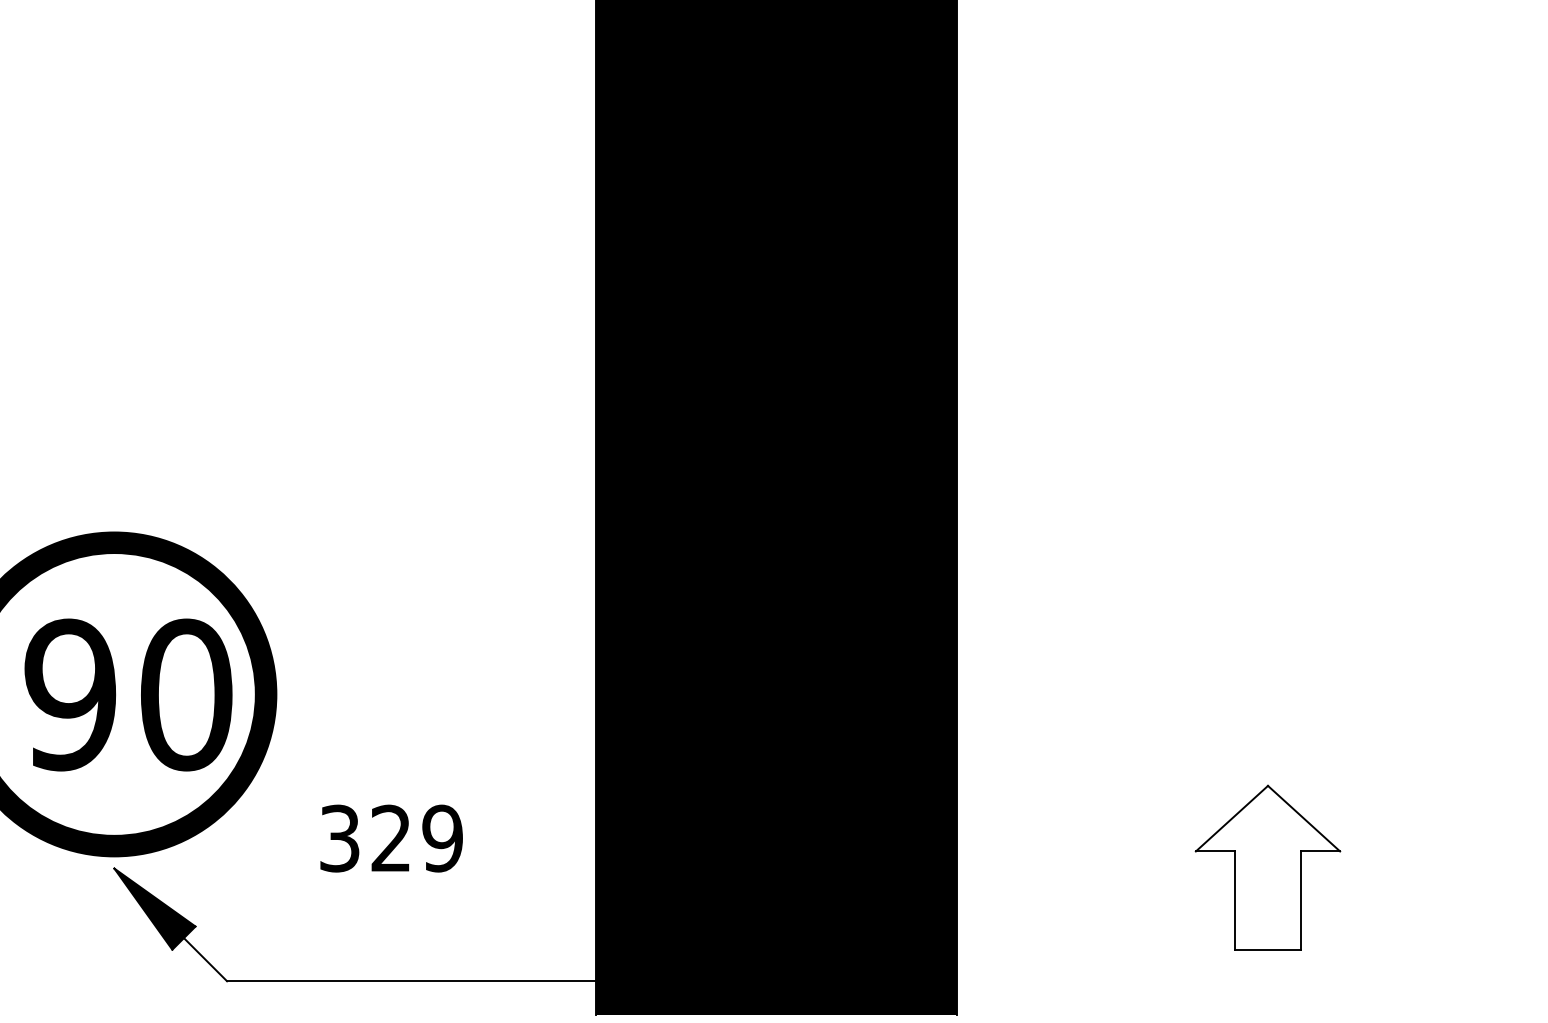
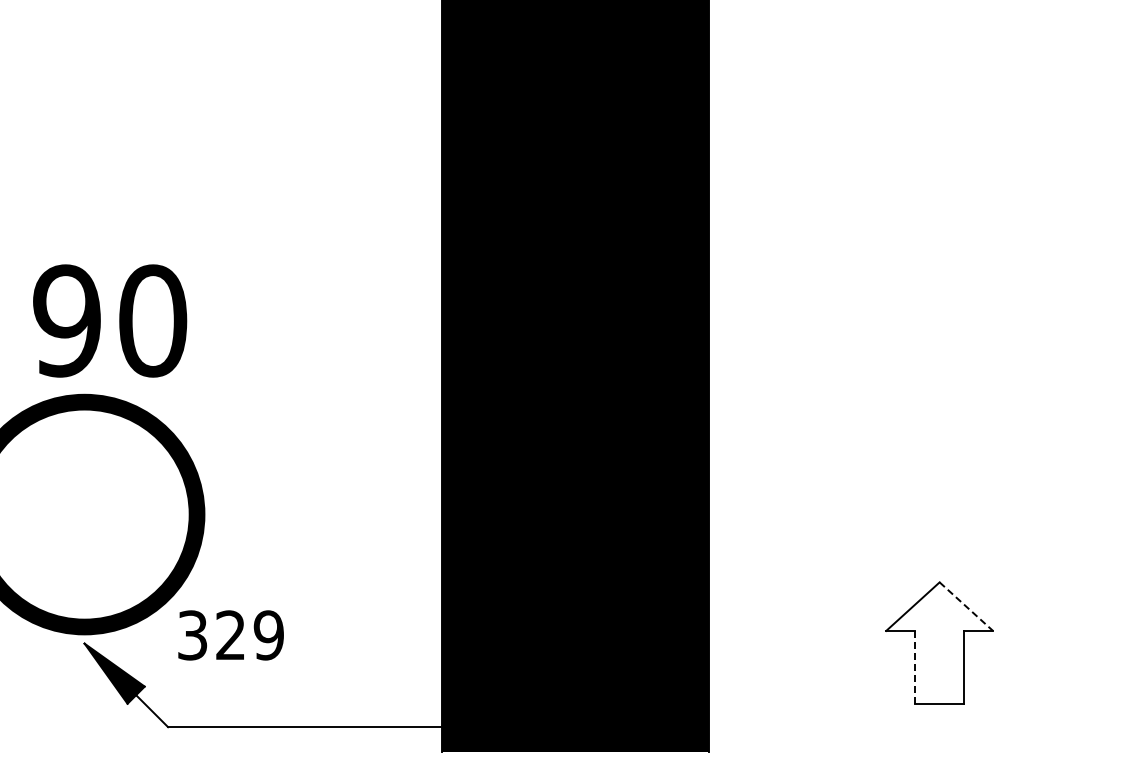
text: (129, 694) -> (110, 320), moved
line: (1304, 819) -> (966, 607), solid -> dashed
text: (390, 838) -> (230, 635), moved
line: (1235, 900) -> (915, 667), solid -> dashed

